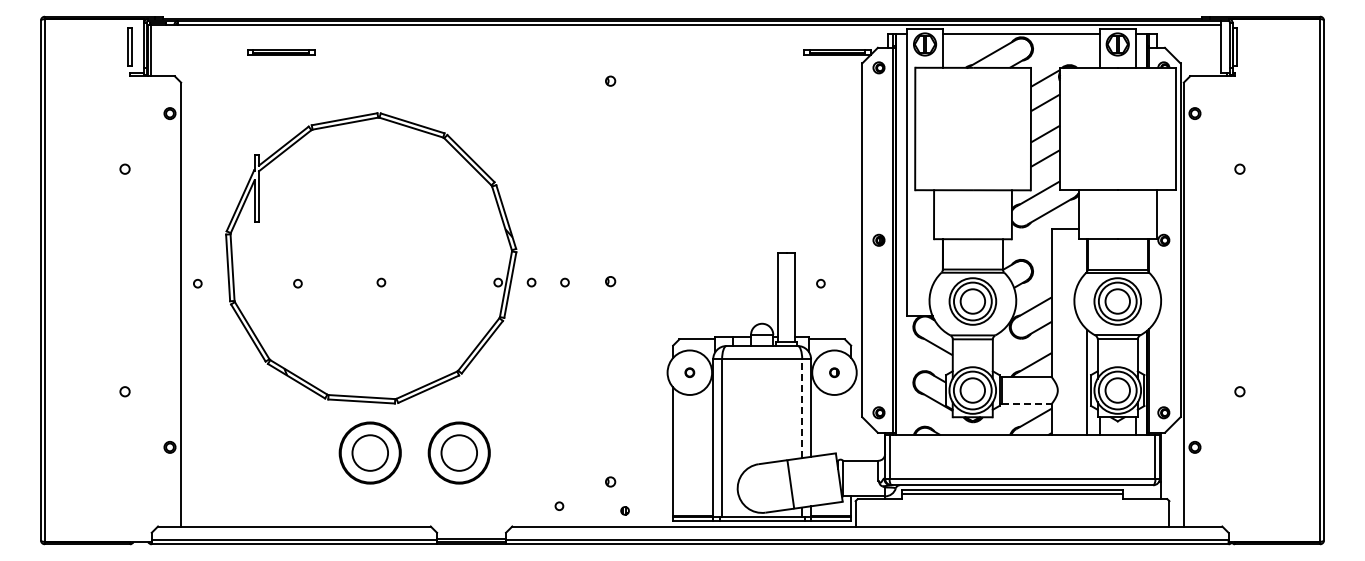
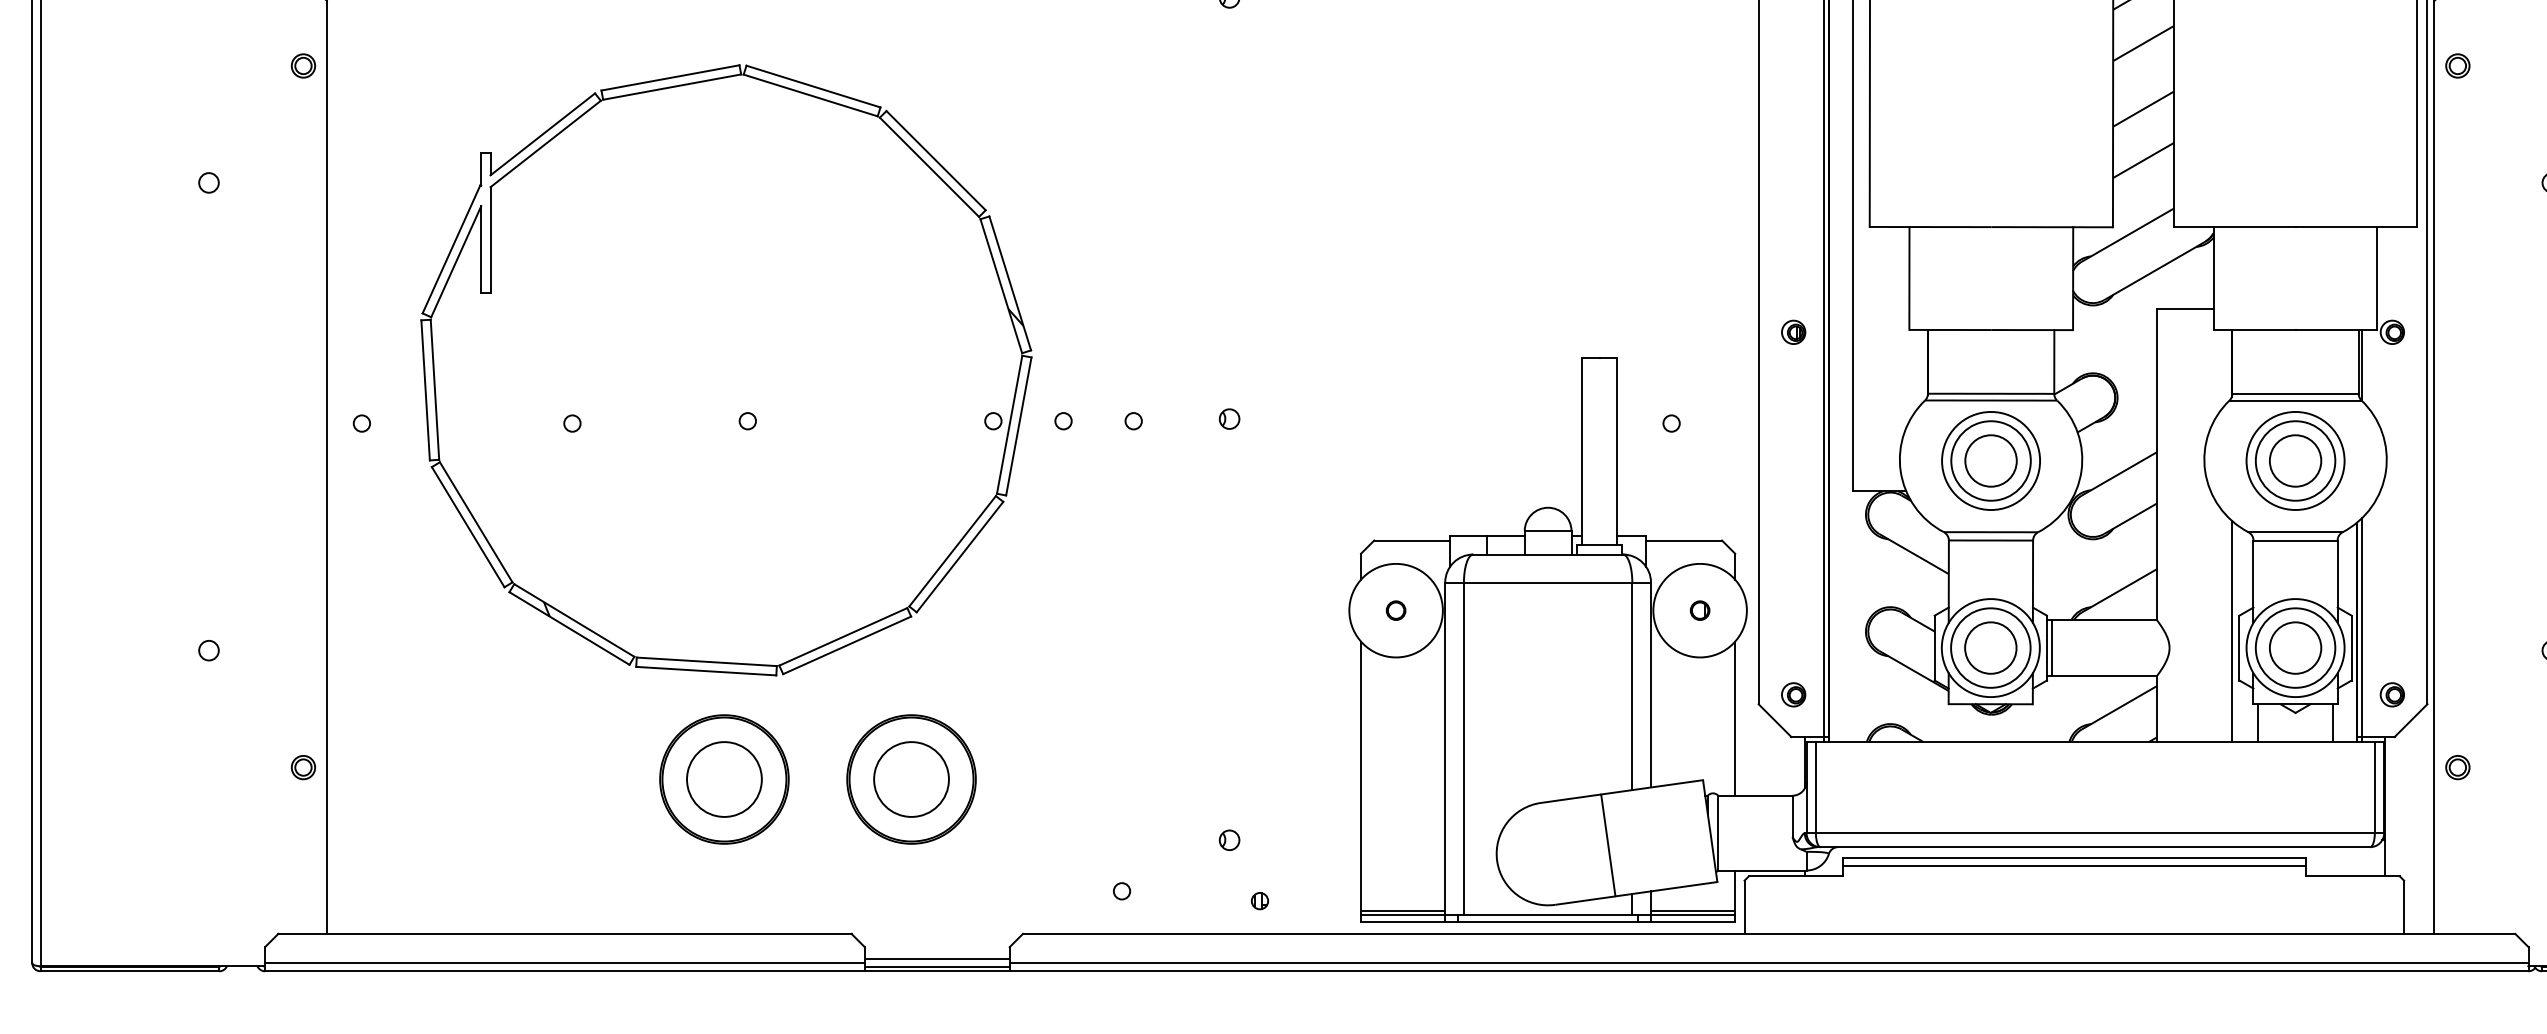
line: (1027, 403) -> (2105, 675), dashed -> solid
line: (802, 408) -> (1632, 685), dashed -> solid
line: (851, 423) -> (1735, 717), added

